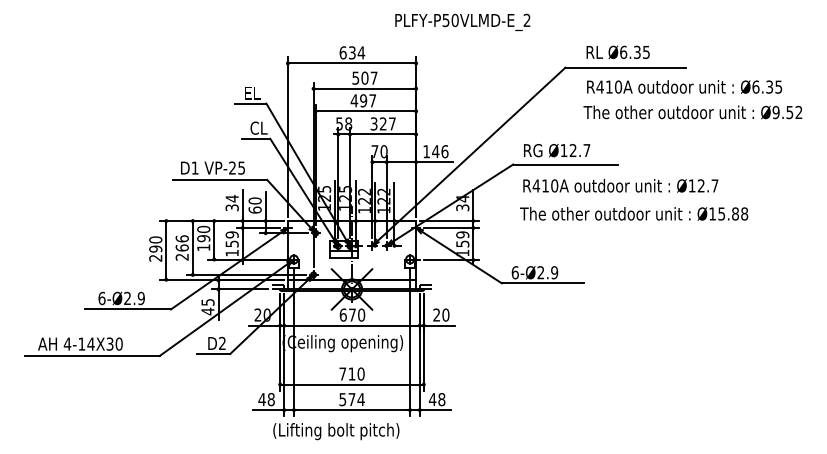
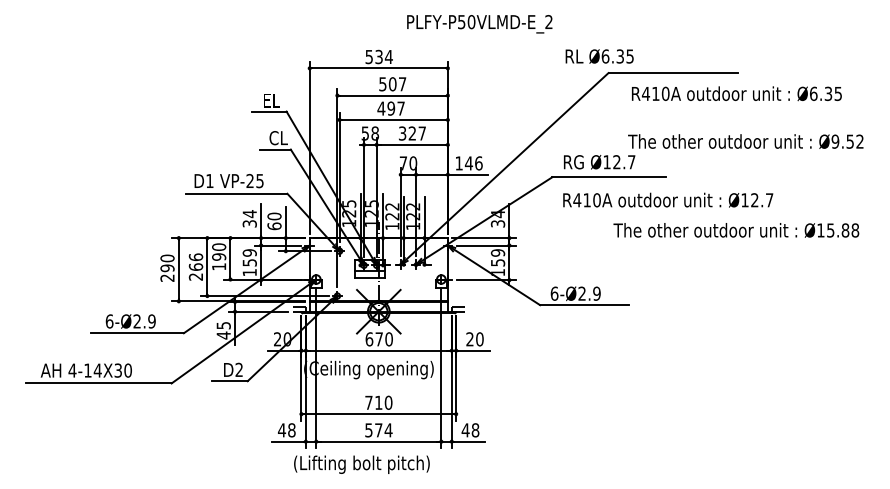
text: (462, 22) -> (479, 24), moved
text: (342, 52) -> (368, 56), 634 -> 534
text: (617, 52) -> (598, 56), moved
text: (692, 112) -> (745, 141), moved
text: (634, 213) -> (736, 229), moved

